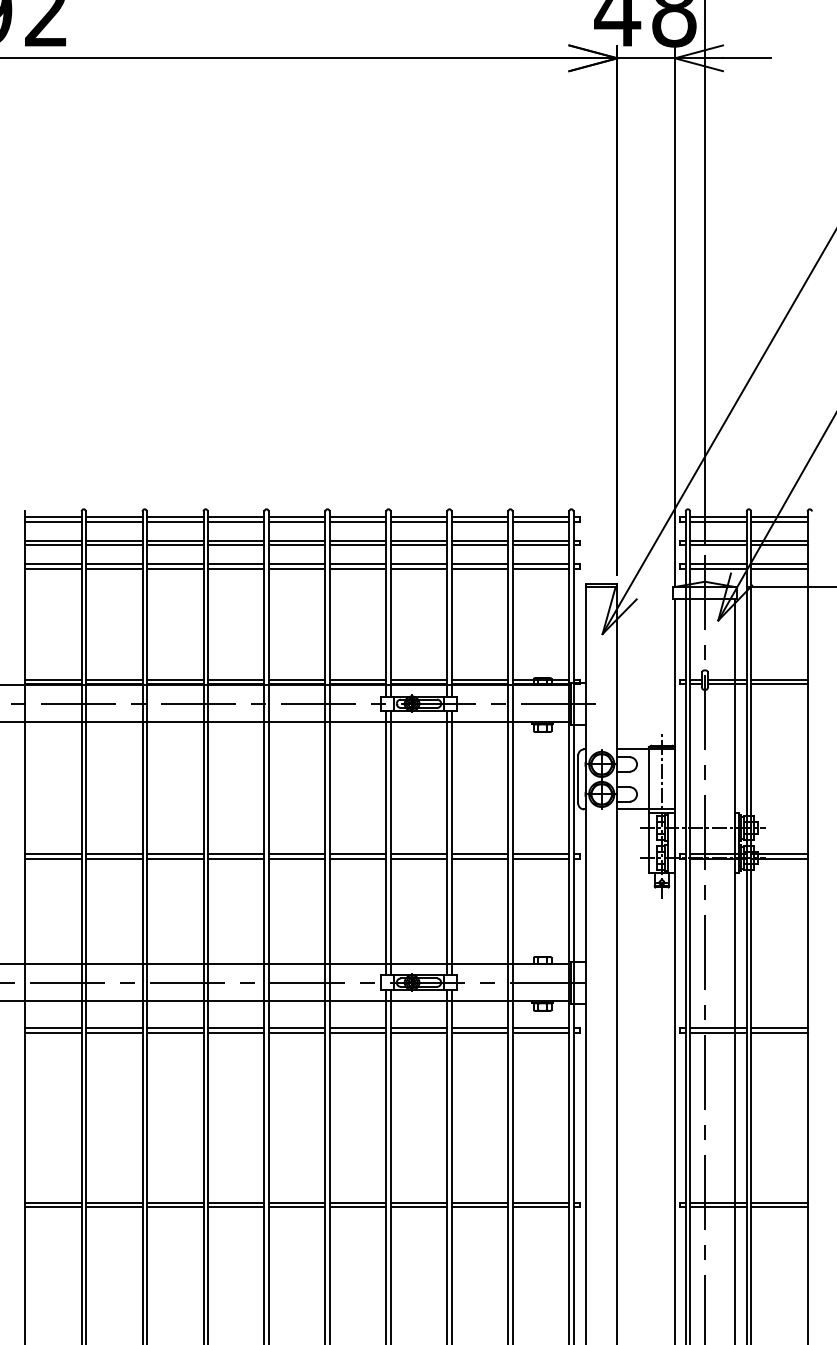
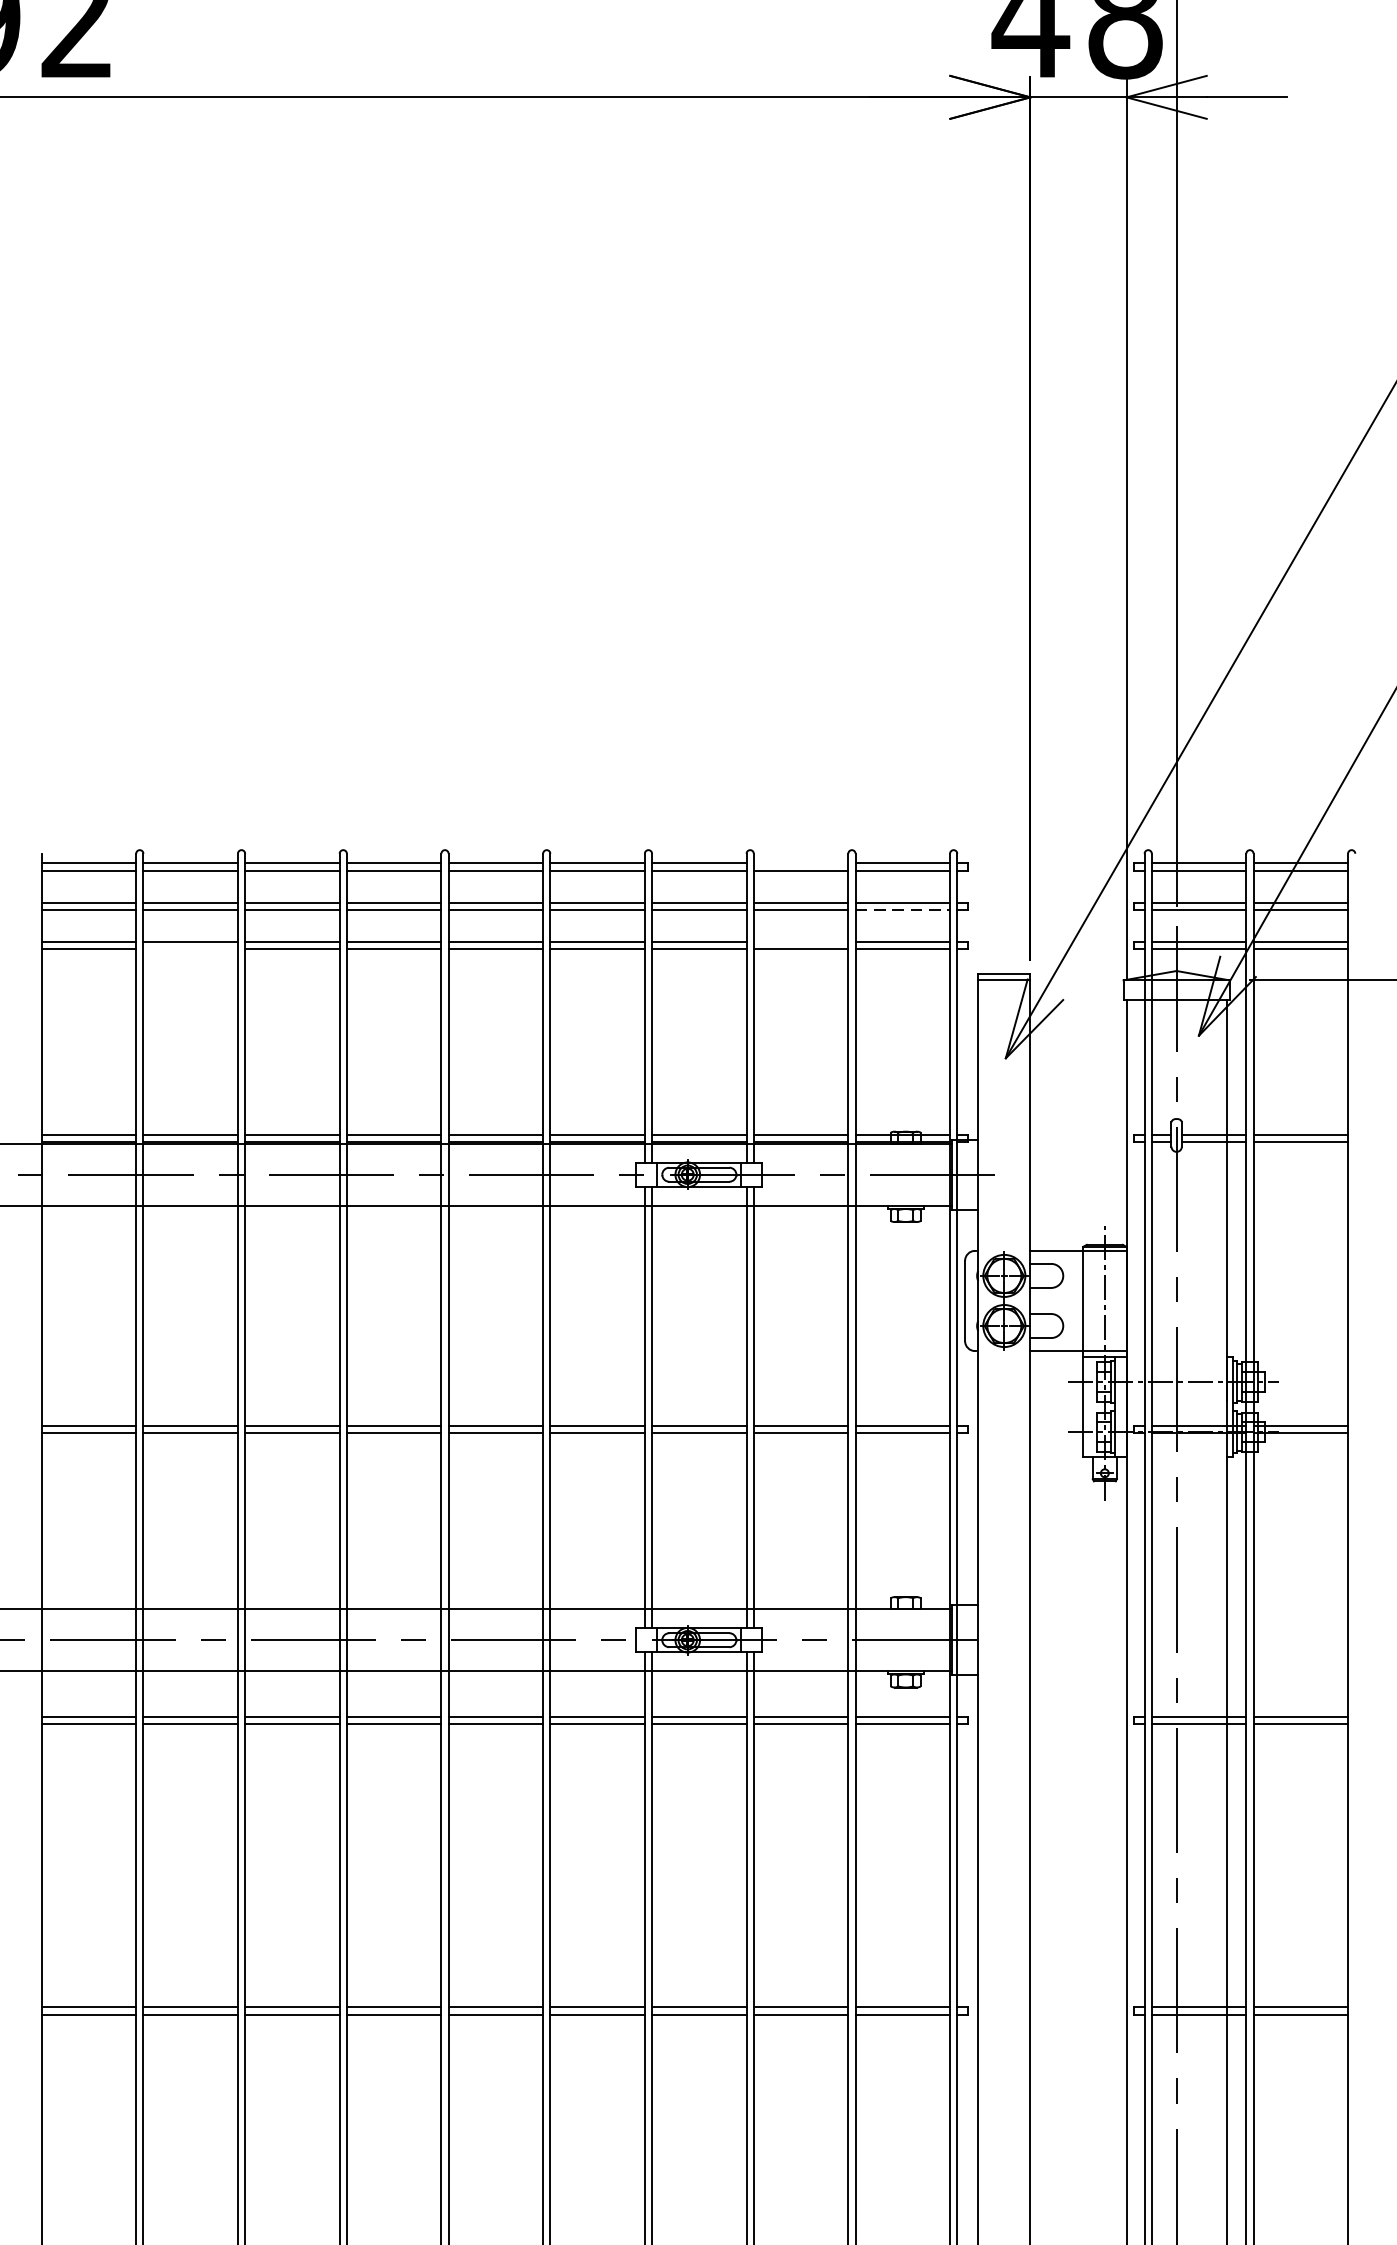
line: (479, 517) -> (800, 863), removed
line: (541, 545) -> (903, 910), solid -> dashed
line: (479, 564) -> (800, 942), removed
line: (113, 568) -> (189, 948), removed

